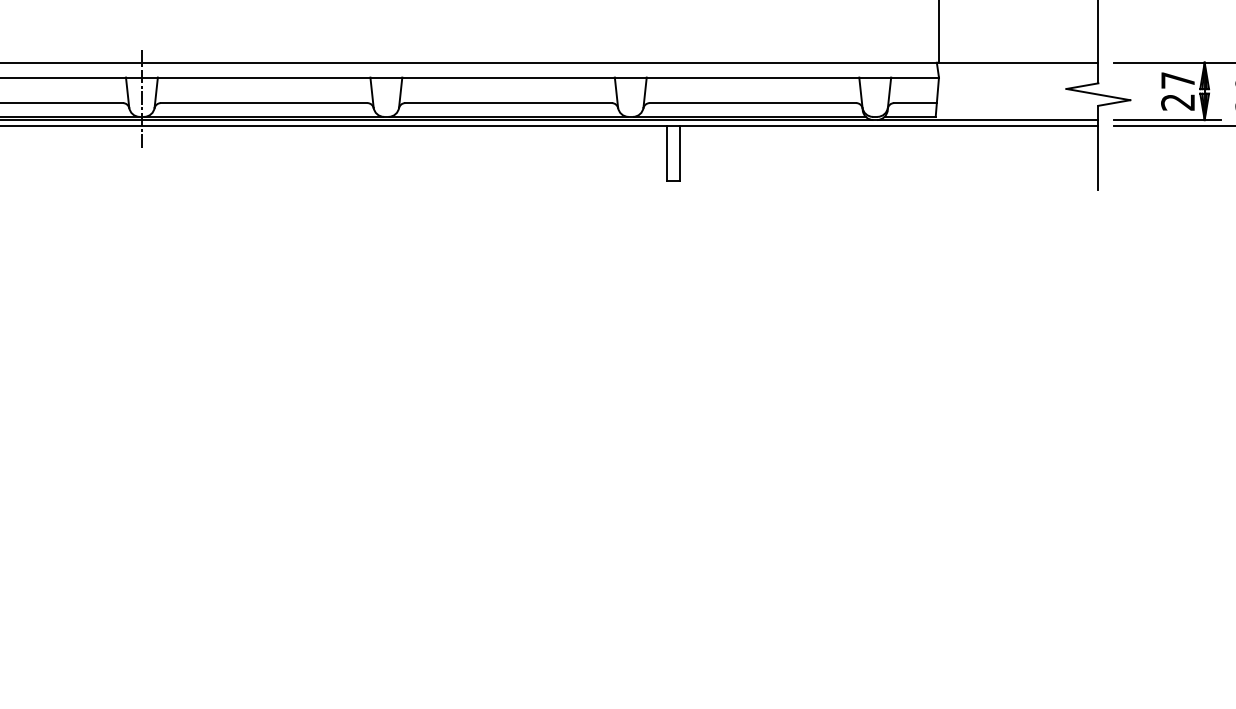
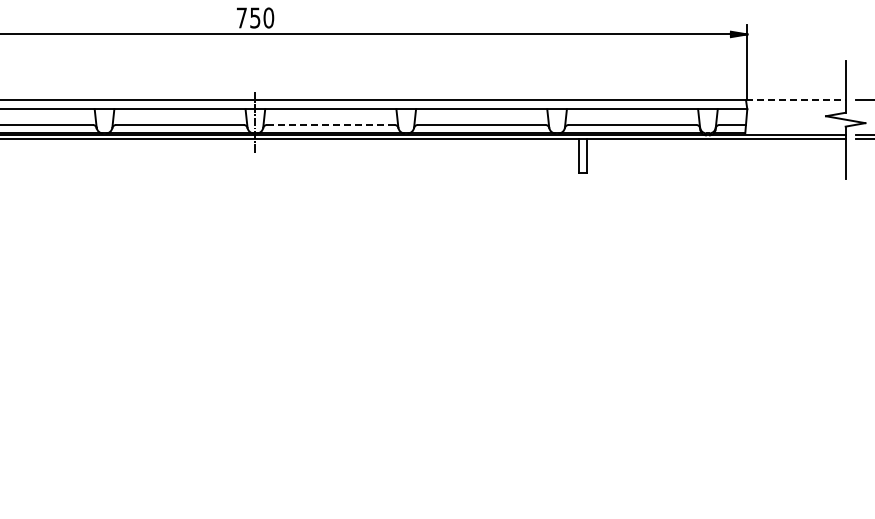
line: (1017, 63) -> (795, 100), solid -> dashed
line: (263, 102) -> (330, 124), solid -> dashed

